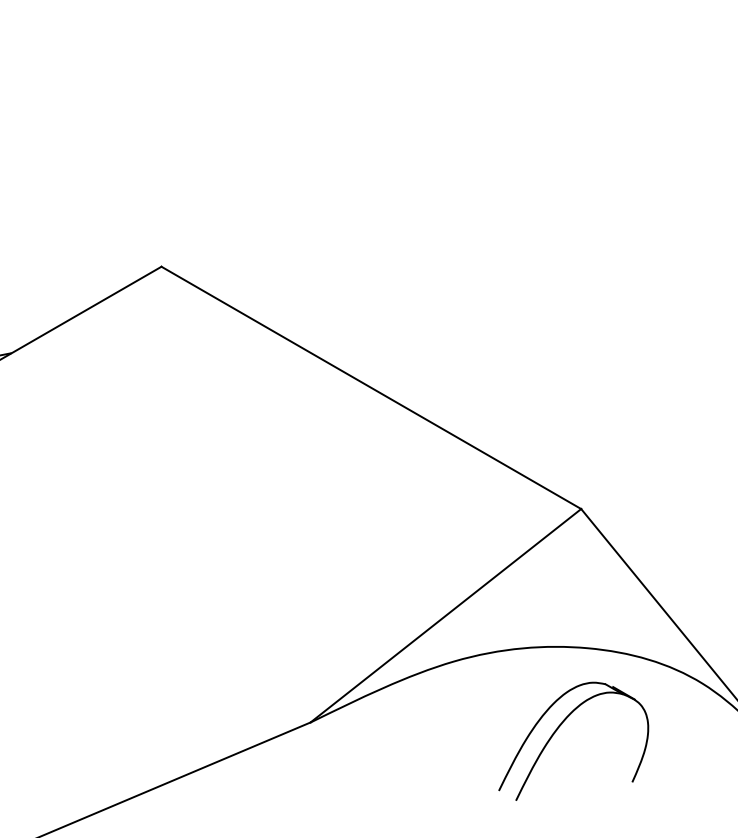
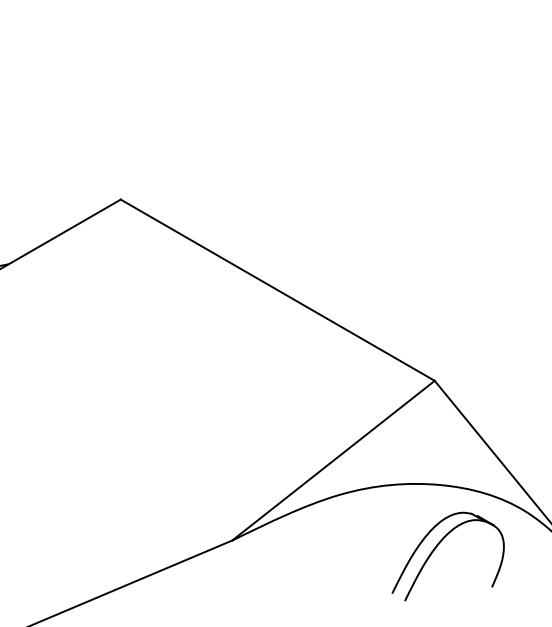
part: (558, 730) -> (436, 548), moved

